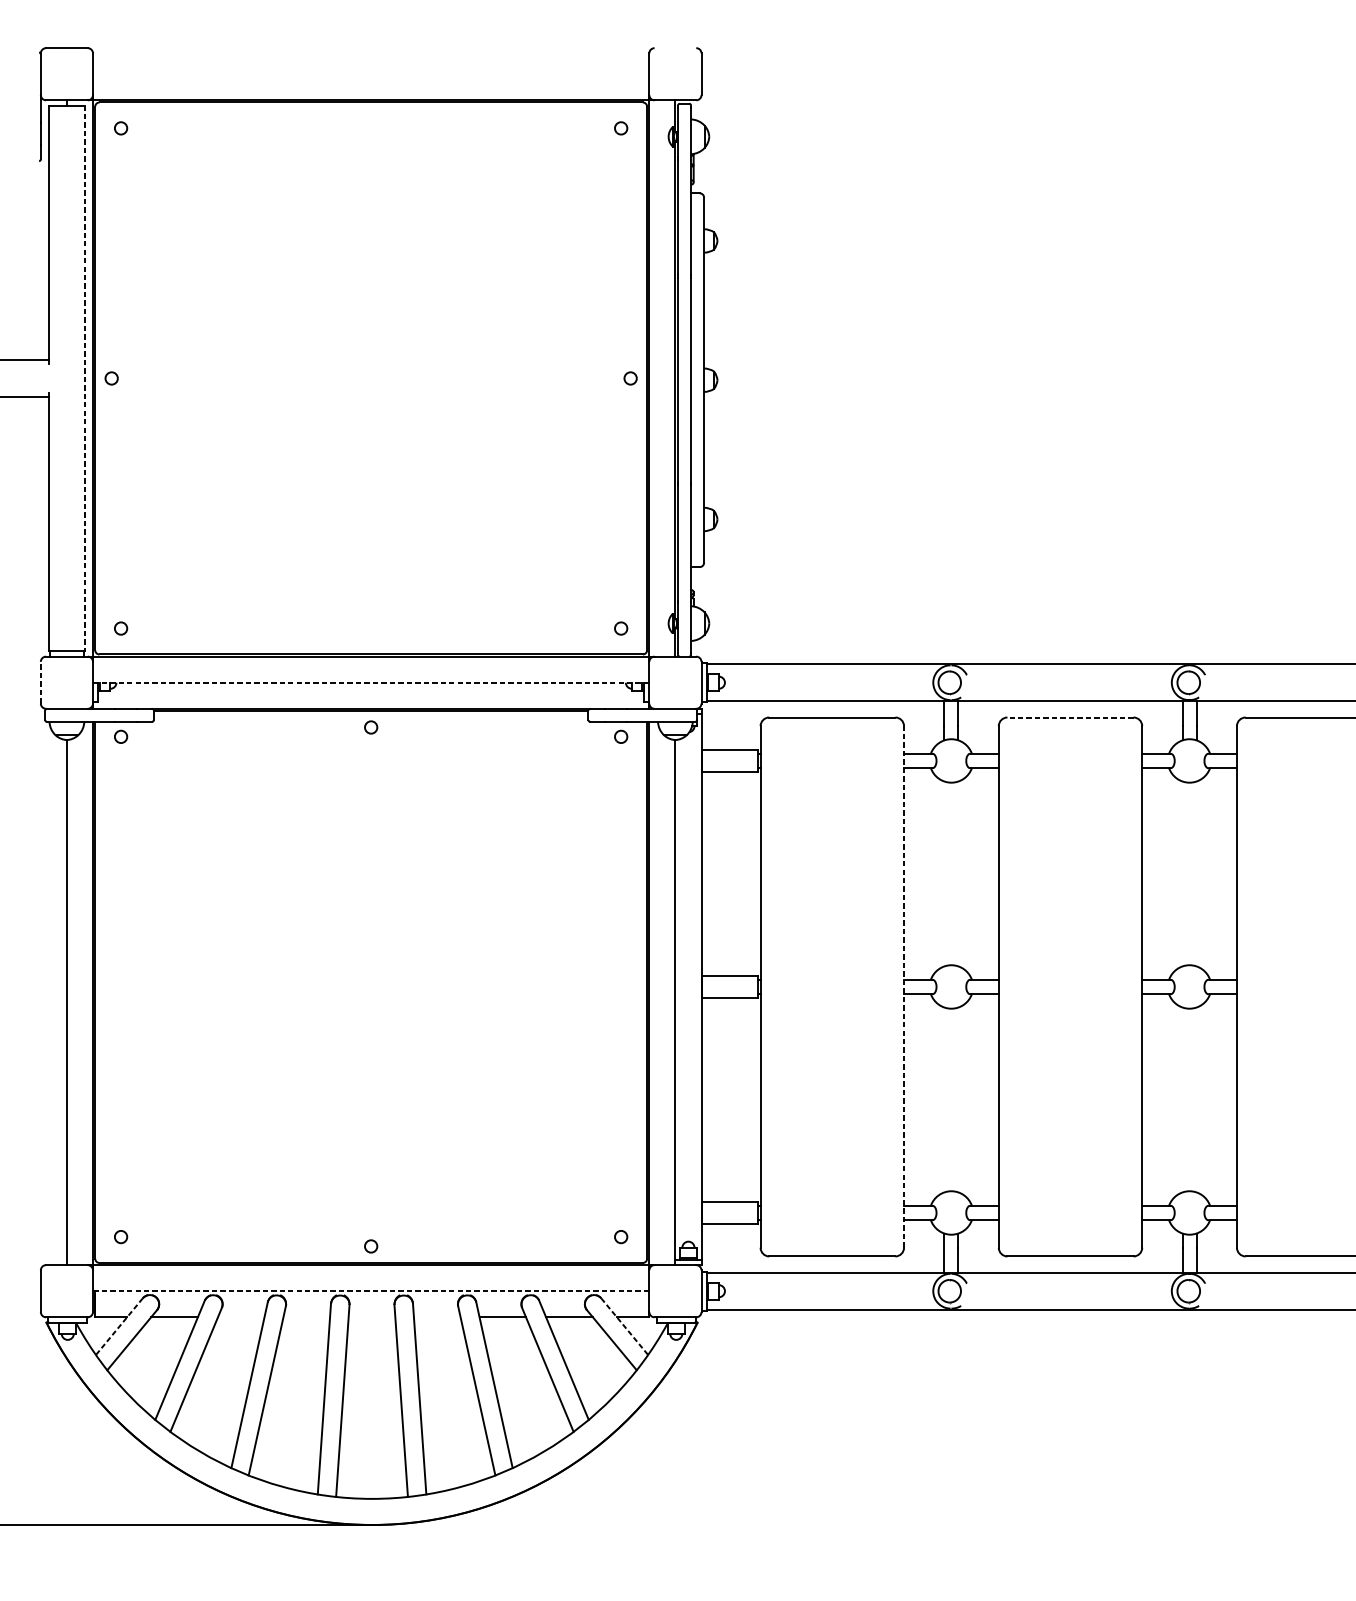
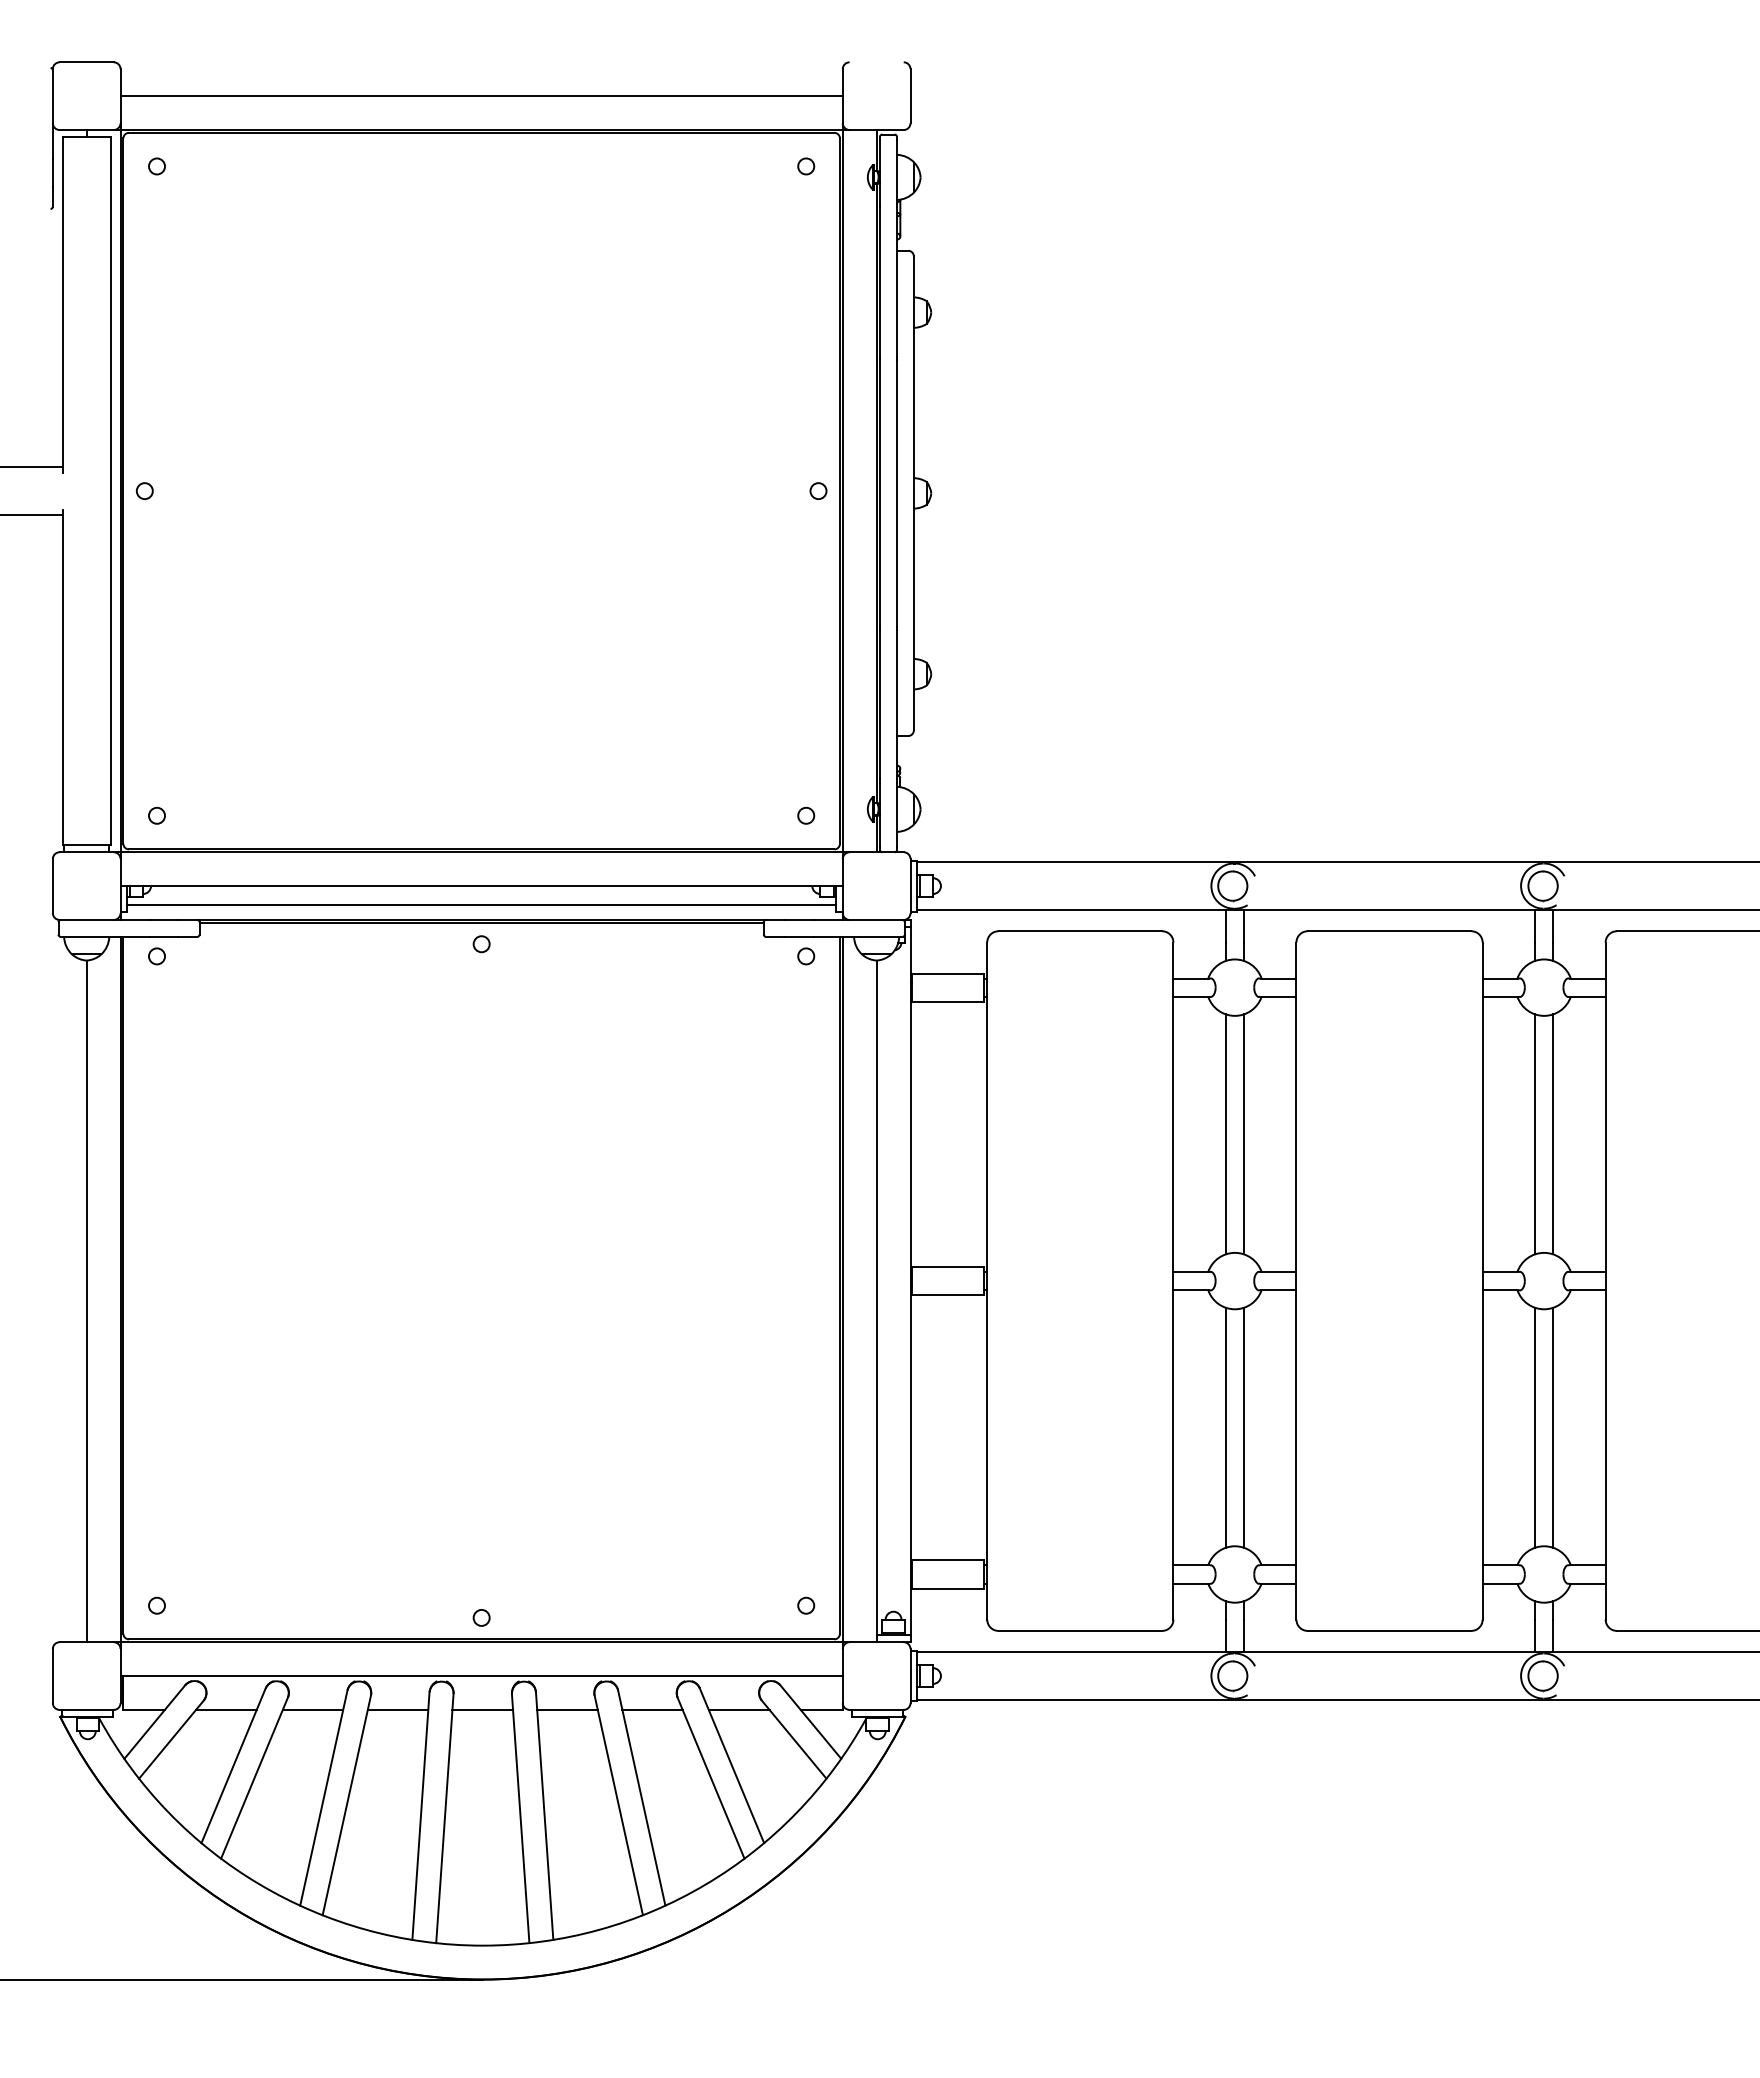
line: (371, 74) -> (481, 96), added
line: (85, 378) -> (110, 491), dashed -> solid
line: (40, 682) -> (52, 885), dashed -> solid
line: (371, 683) -> (481, 886), dashed -> solid
line: (371, 697) -> (481, 905), added
line: (1070, 717) -> (1389, 931), dashed -> solid
line: (944, 874) -> (1225, 1134), added
line: (958, 874) -> (1243, 1134), added
line: (1182, 874) -> (1535, 1134), added
line: (1196, 874) -> (1553, 1134), added
line: (904, 987) -> (1173, 1281), dashed -> solid
line: (944, 1099) -> (1225, 1427), added
line: (958, 1099) -> (1243, 1427), added
line: (1182, 1099) -> (1535, 1427), added
line: (1196, 1099) -> (1553, 1427), added
line: (371, 1291) -> (481, 1676), dashed -> solid
line: (240, 1316) -> (312, 1709), added
line: (306, 1316) -> (397, 1709), added
line: (371, 1316) -> (482, 1709), added
line: (437, 1316) -> (567, 1709), added
line: (119, 1327) -> (154, 1722), dashed -> solid
line: (624, 1327) -> (810, 1722), dashed -> solid

